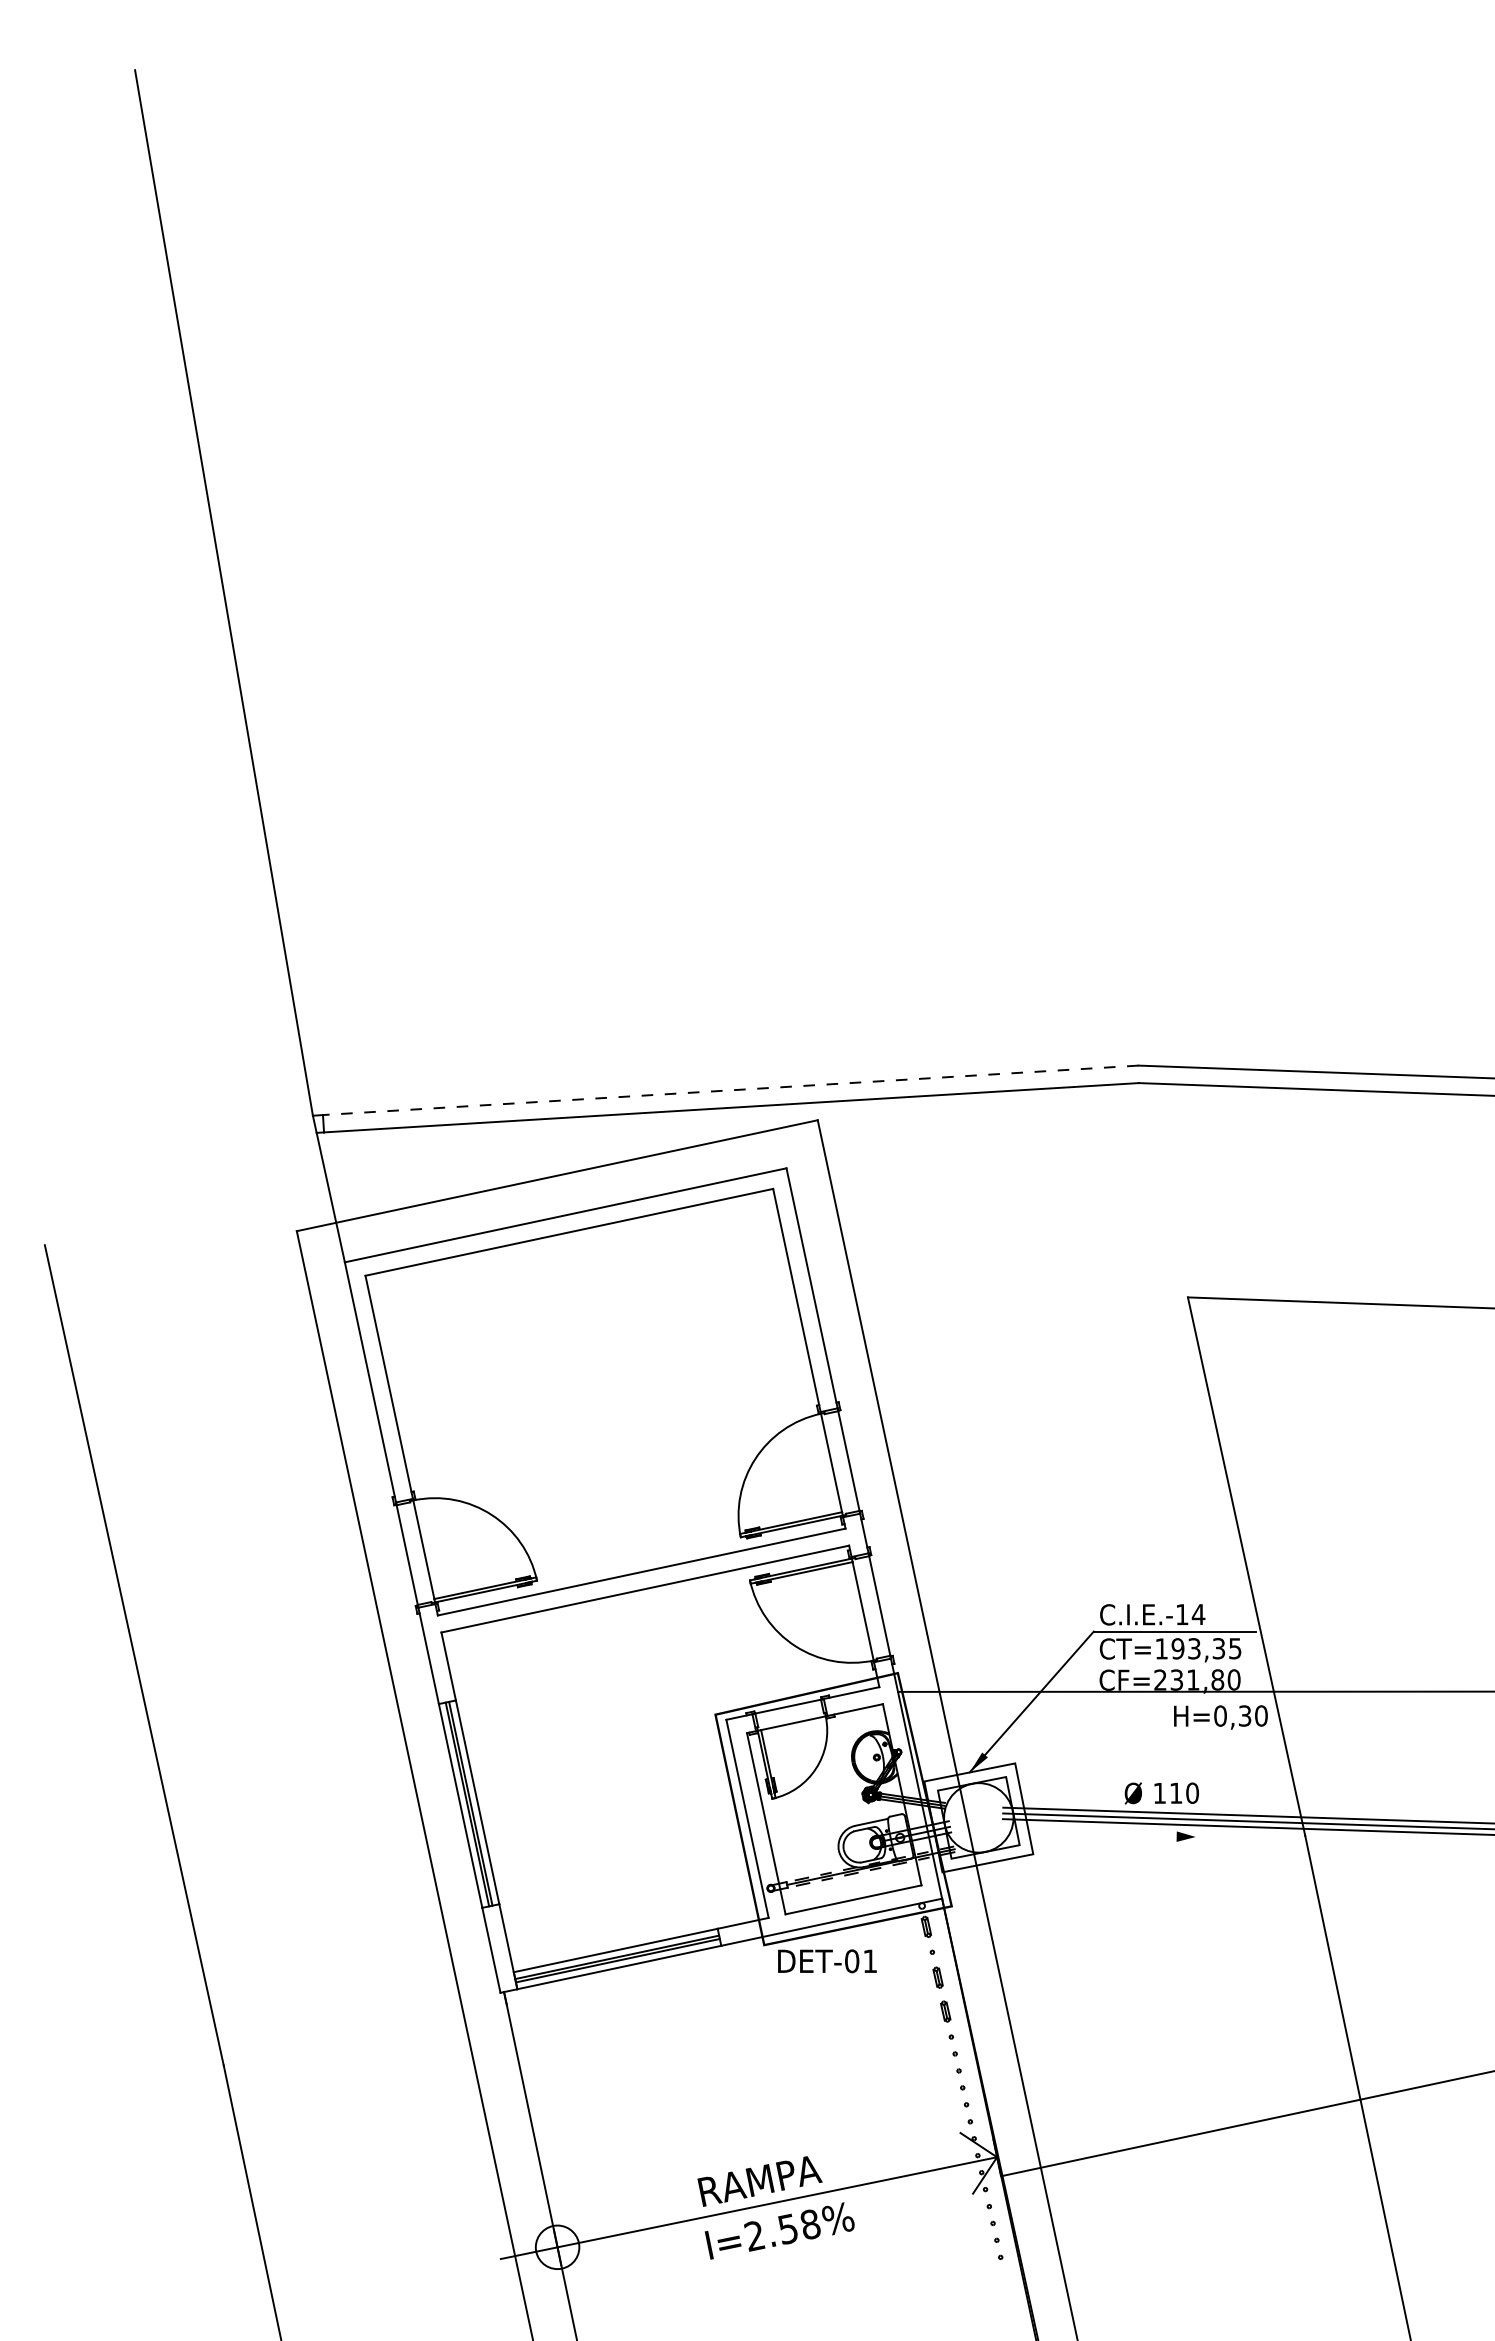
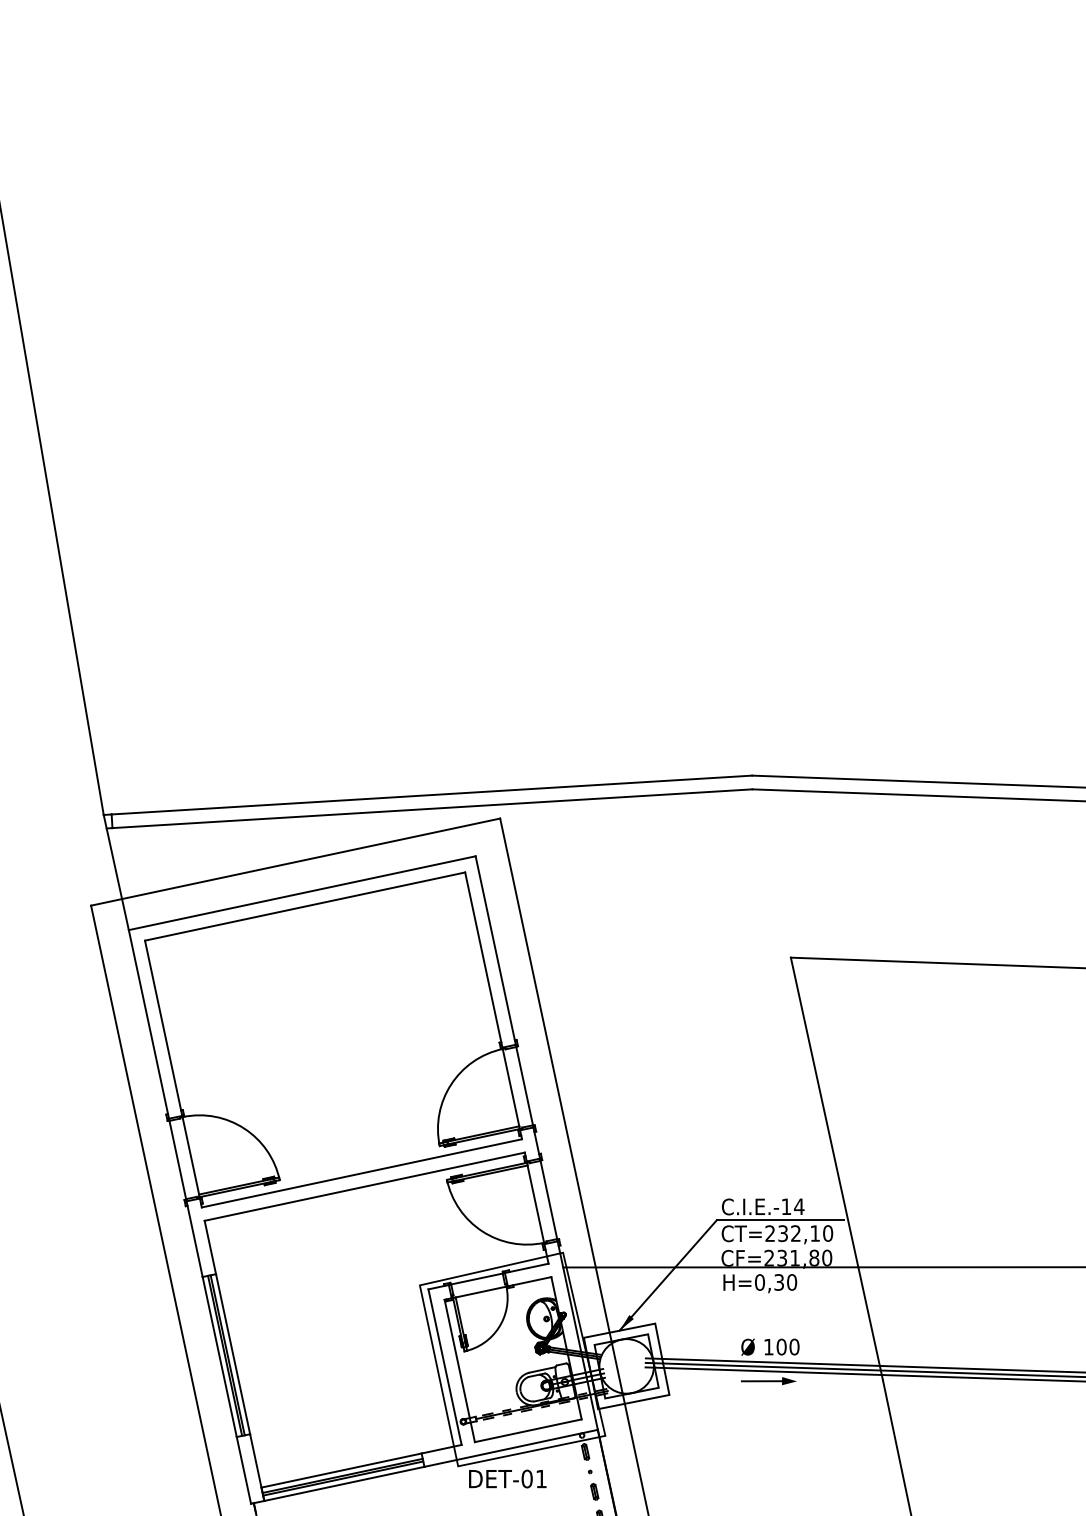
line: (730, 1090) -> (431, 795), dashed -> solid
text: (1198, 1648) -> (799, 1233), CT=193,35 -> CT=232,10
text: (1220, 1717) -> (759, 1283), moved
text: (1175, 1792) -> (781, 1346), 110 -> 100
line: (1150, 1836) -> (761, 1381), added

